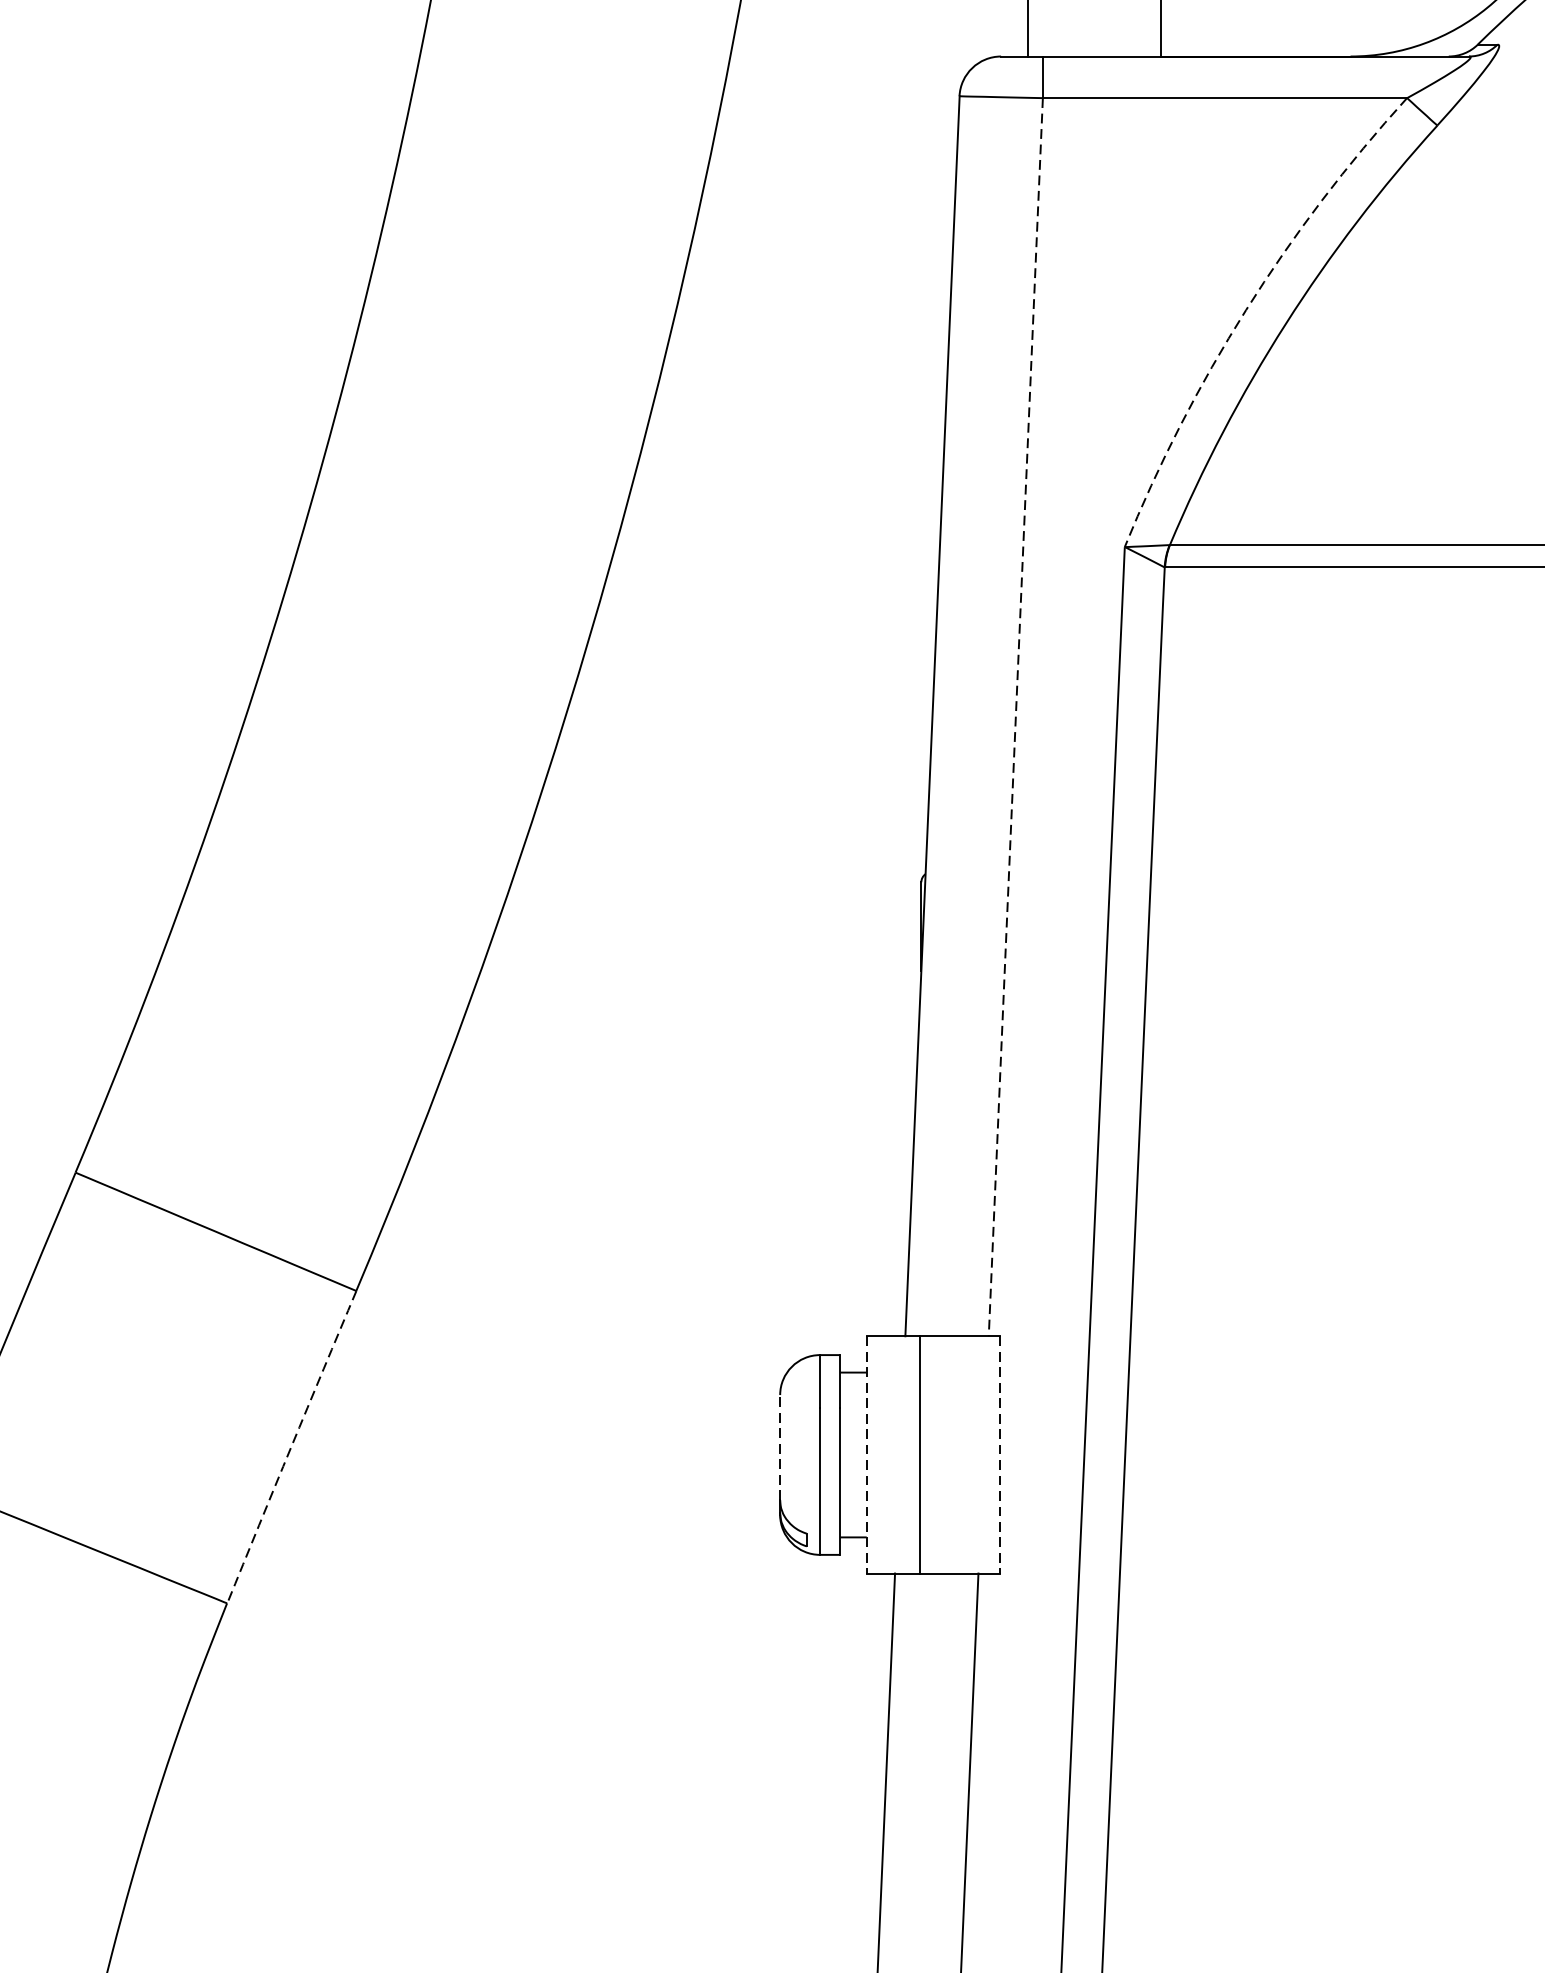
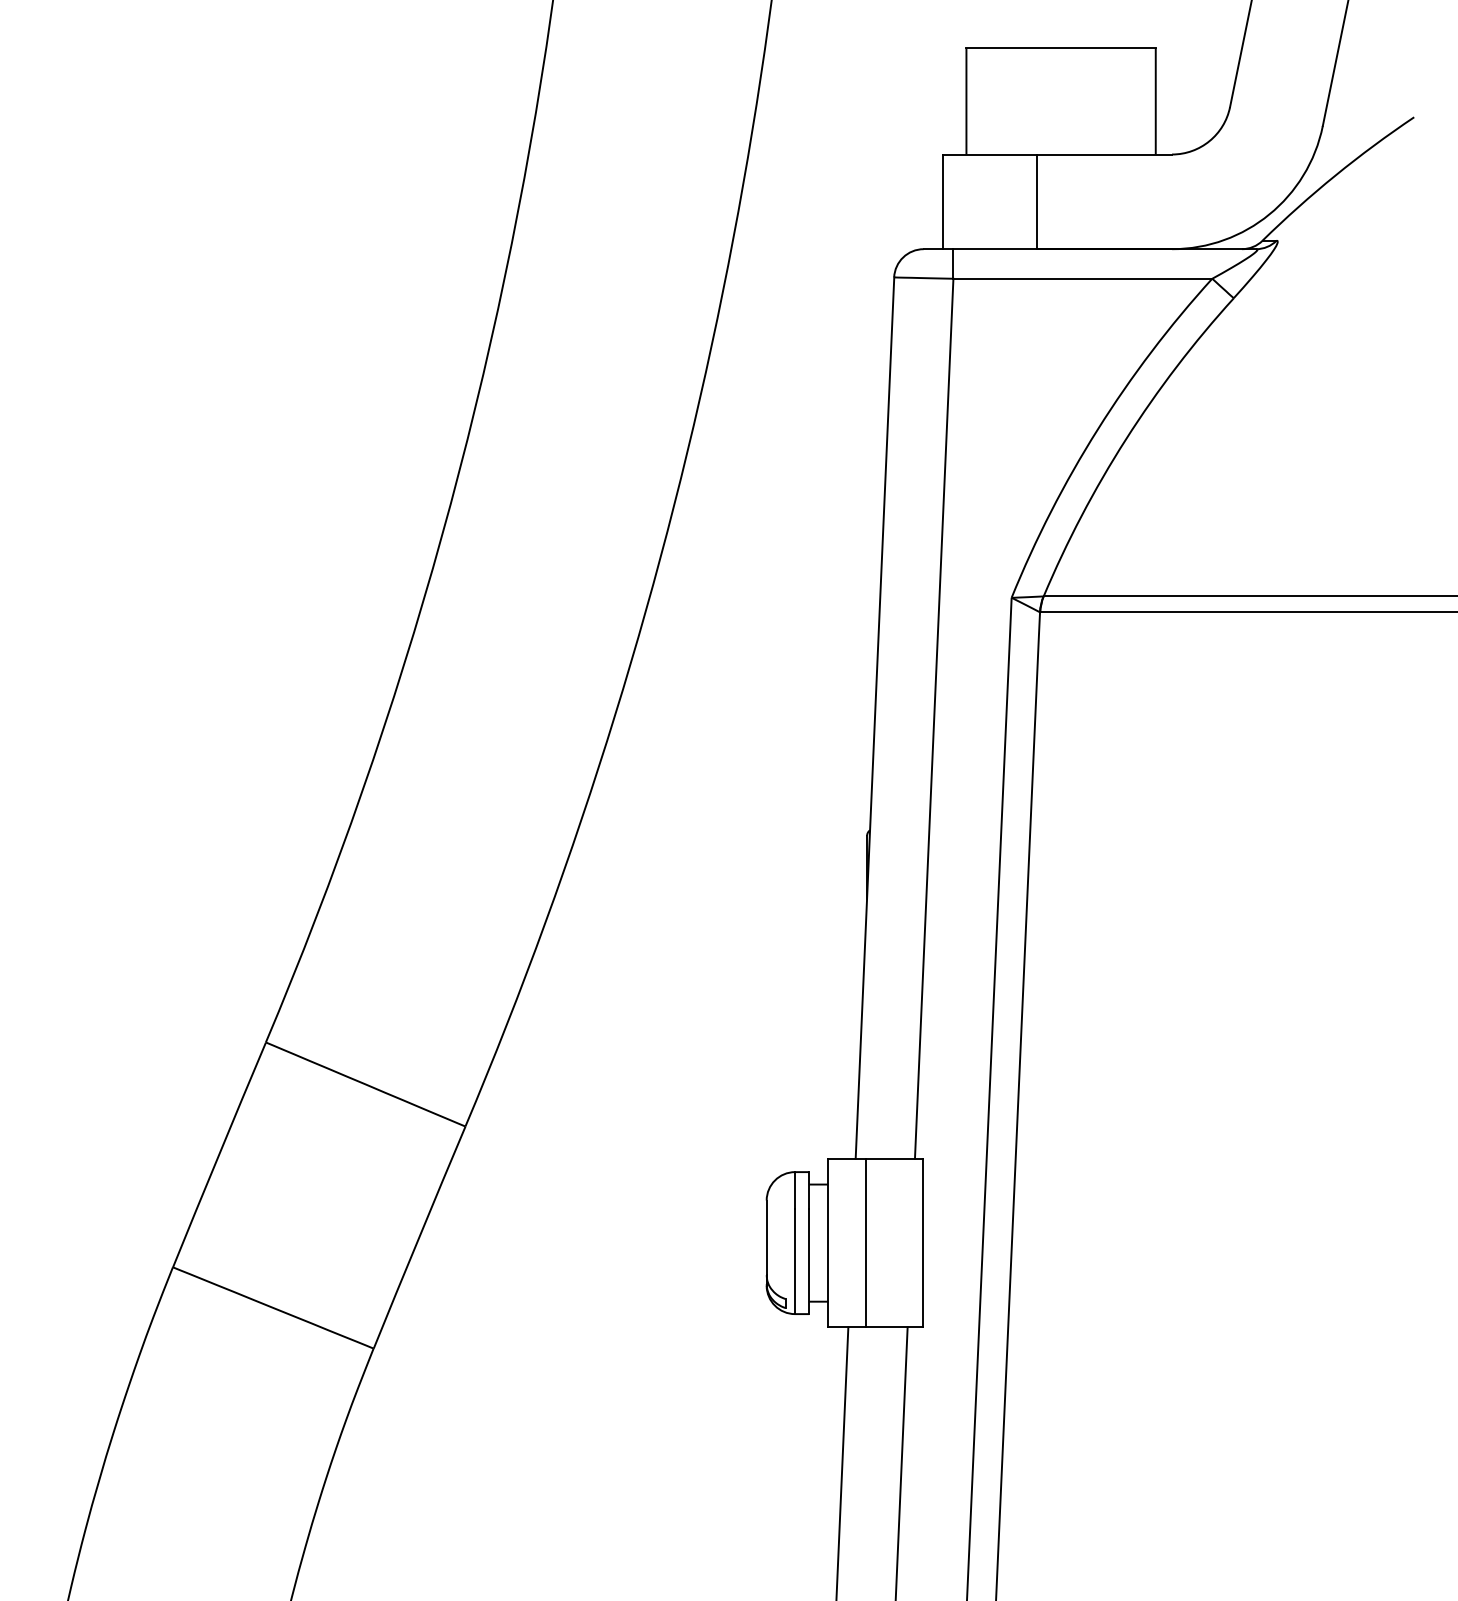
arc: (1245, 310) -> (1097, 429), dashed -> solid
line: (1016, 718) -> (934, 719), dashed -> solid
arc: (291, 1447) -> (419, 1237), dashed -> solid
line: (779, 1447) -> (766, 1237), dashed -> solid
line: (867, 1455) -> (828, 1243), dashed -> solid
line: (999, 1455) -> (922, 1243), dashed -> solid

